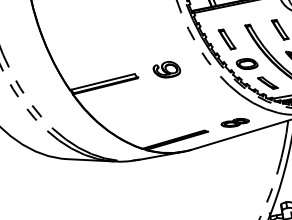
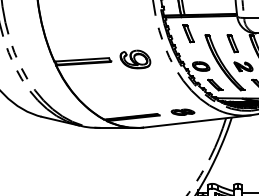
part: (226, 39) -> (188, 33), moved
part: (166, 69) -> (135, 59), size x1.4

